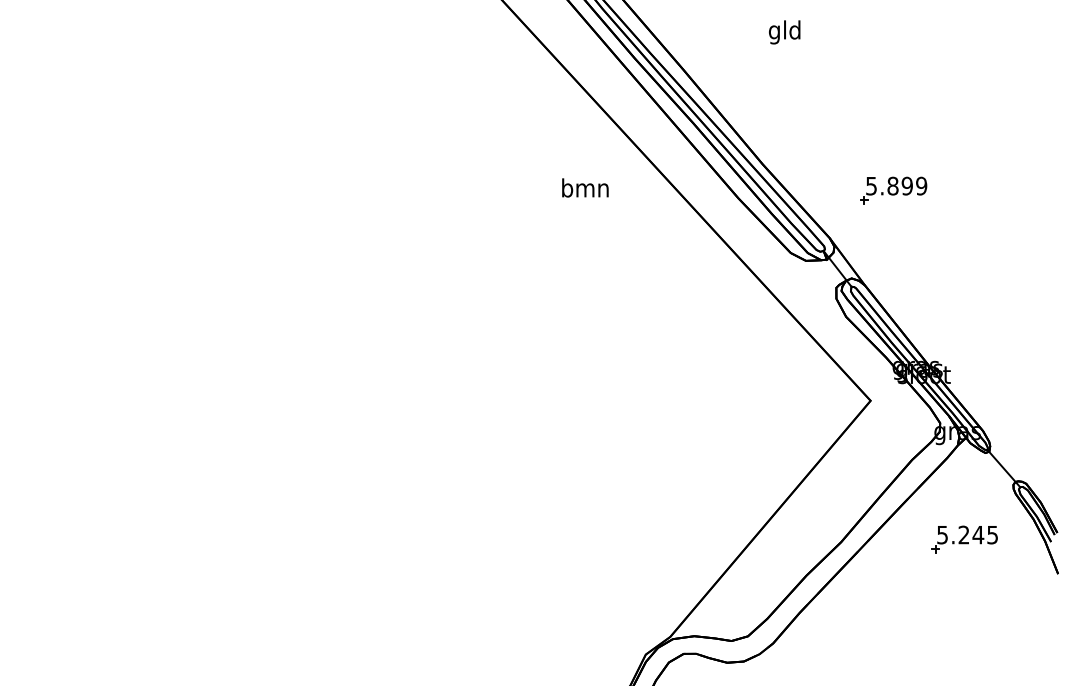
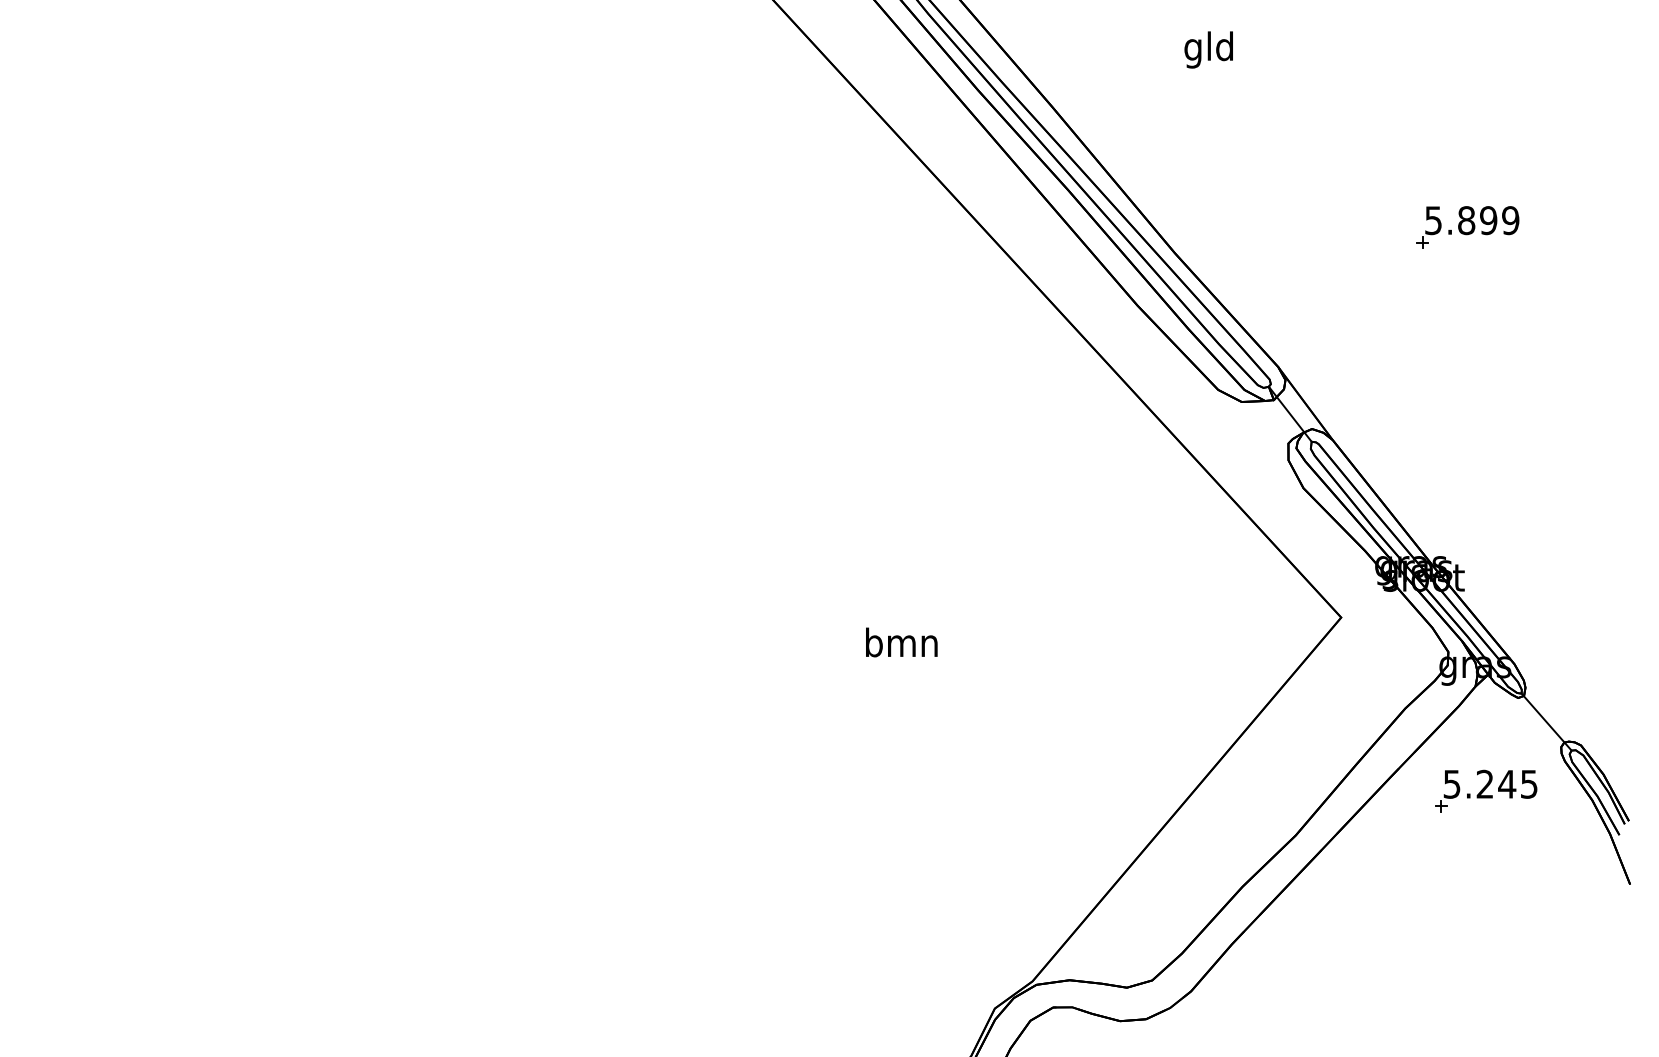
text: (585, 187) -> (901, 641), moved
part: (893, 190) -> (1467, 227), moved
part: (964, 539) -> (1485, 791), moved

